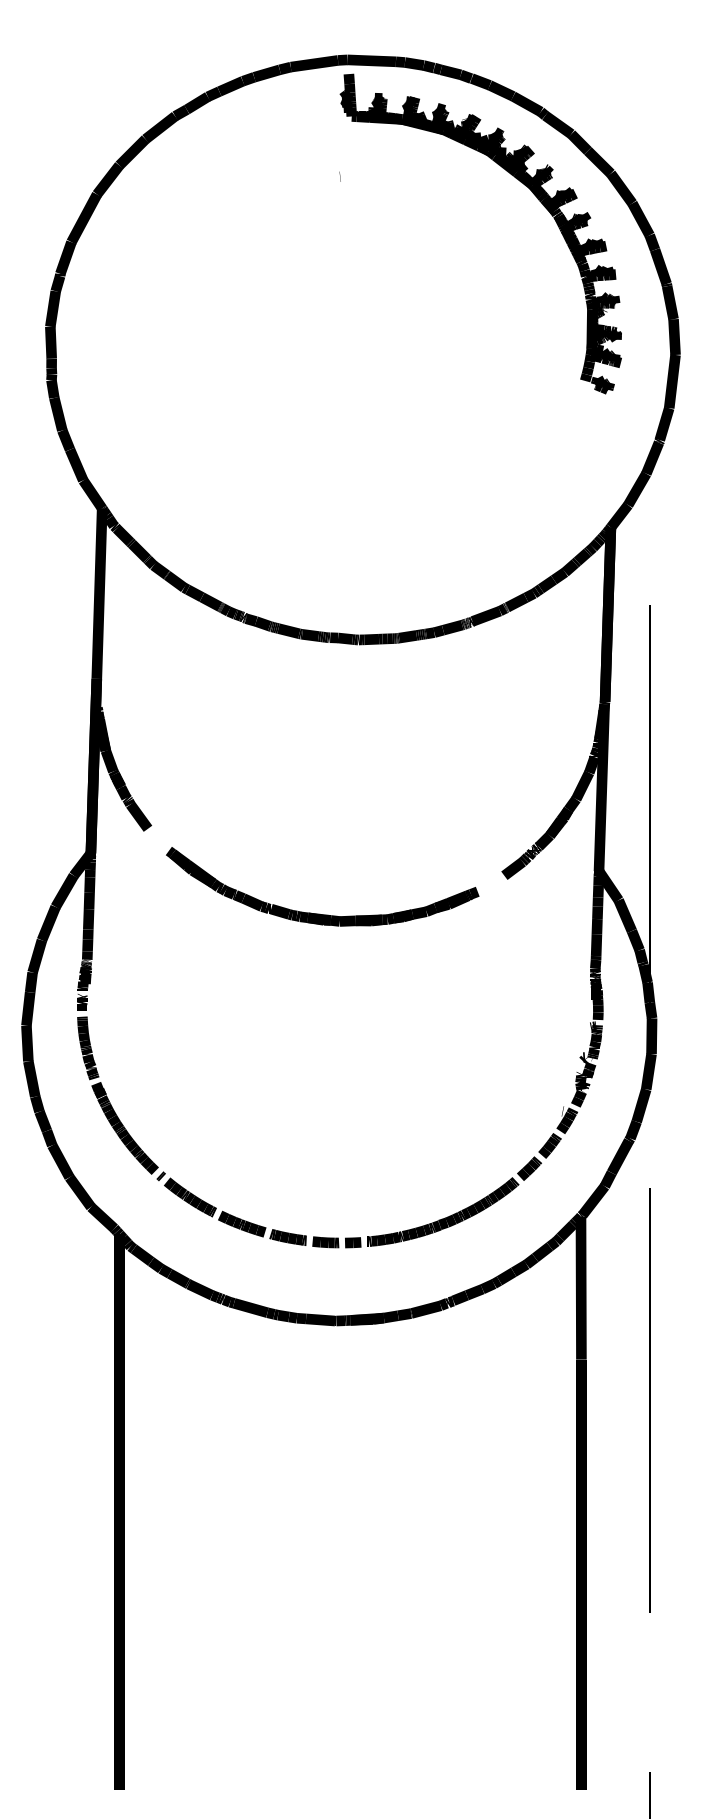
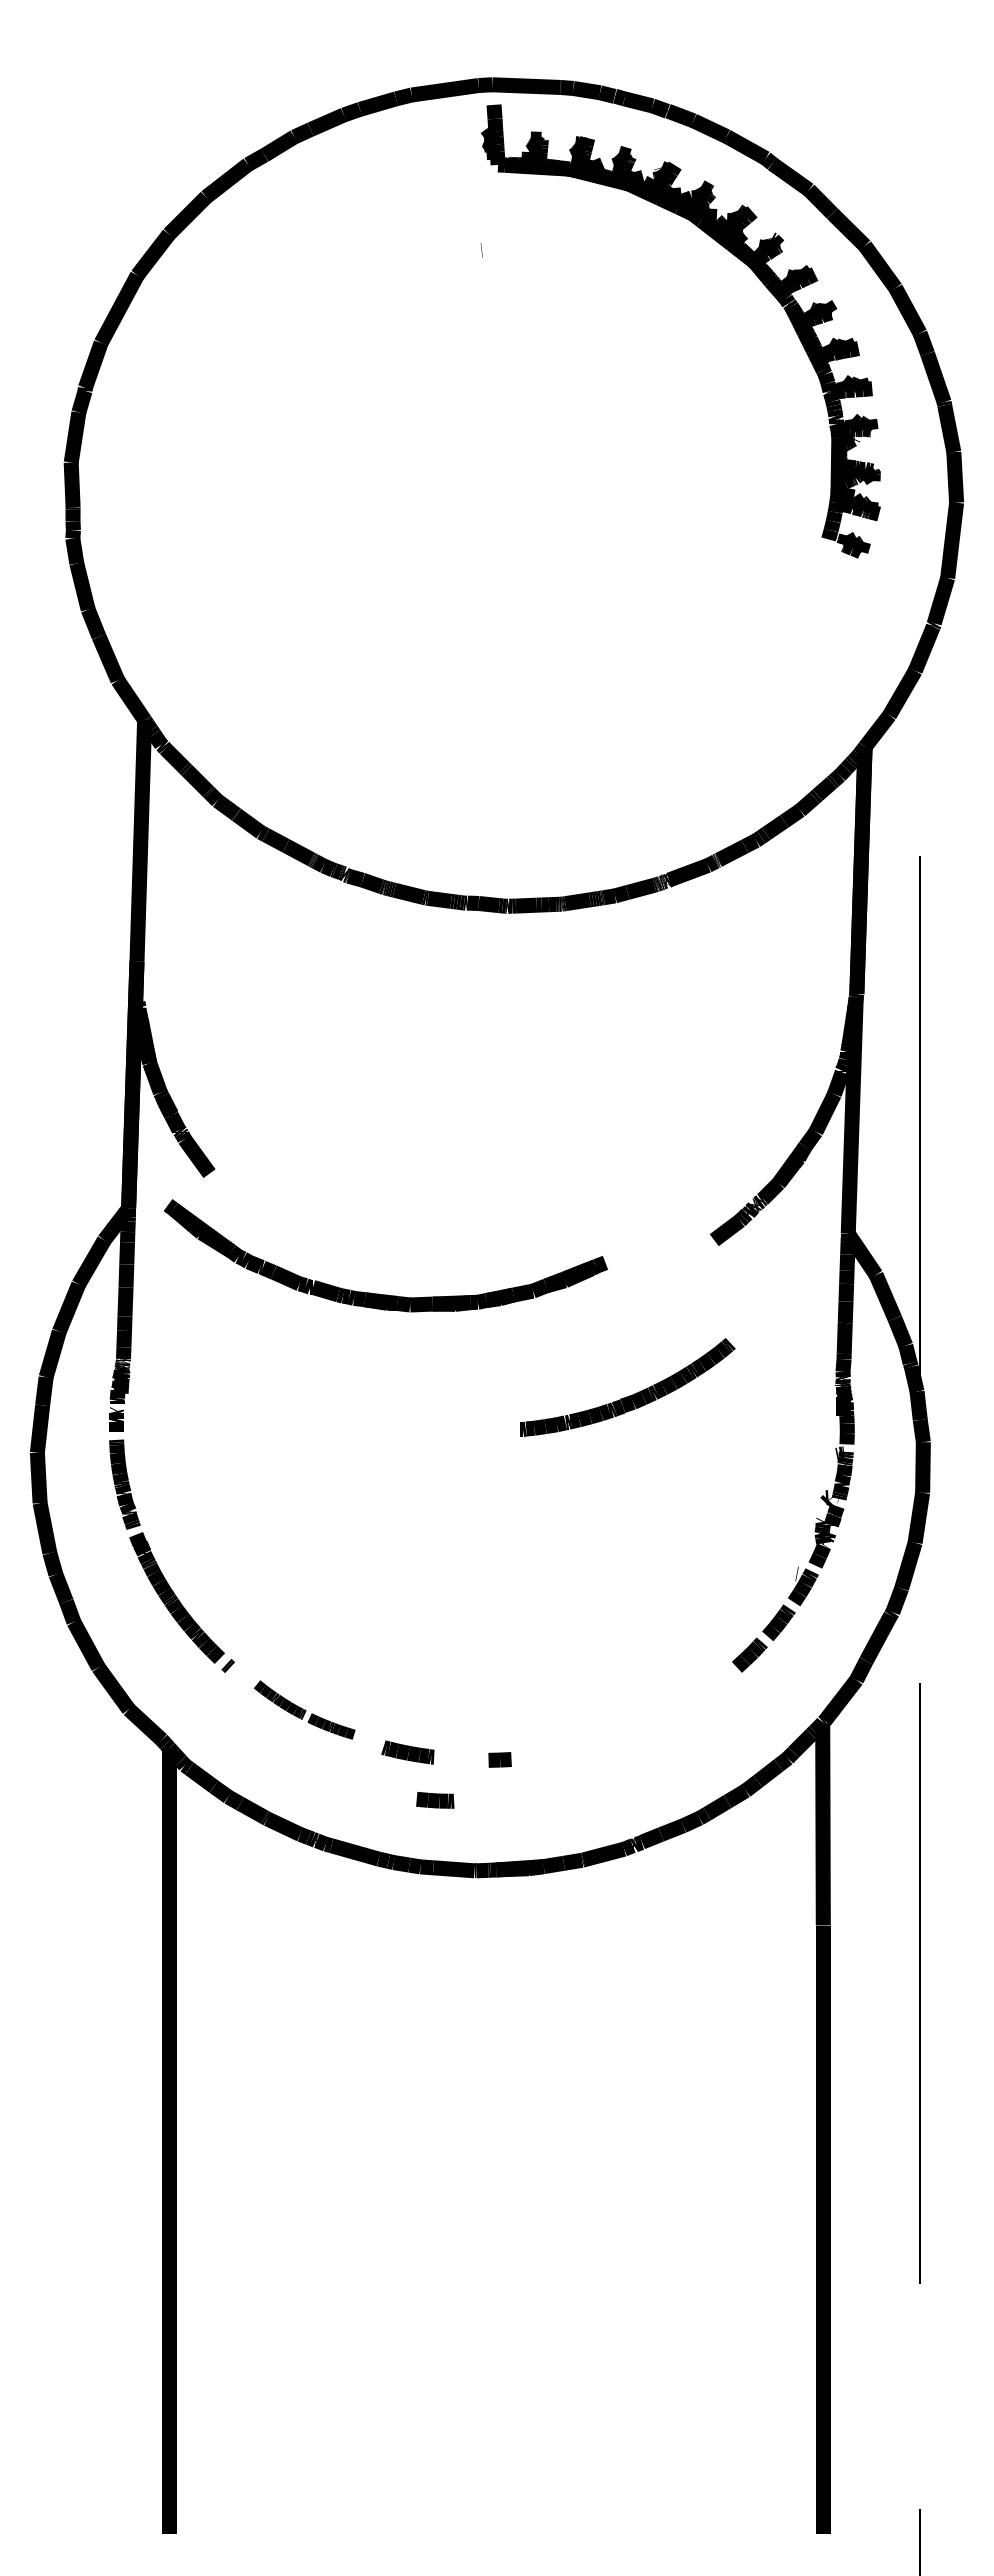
part: (318, 913) -> (379, 1293), moved
part: (215, 1207) -> (304, 1709), size x0.7
part: (444, 1217) -> (629, 1395), moved
part: (325, 1242) -> (435, 1800), moved

